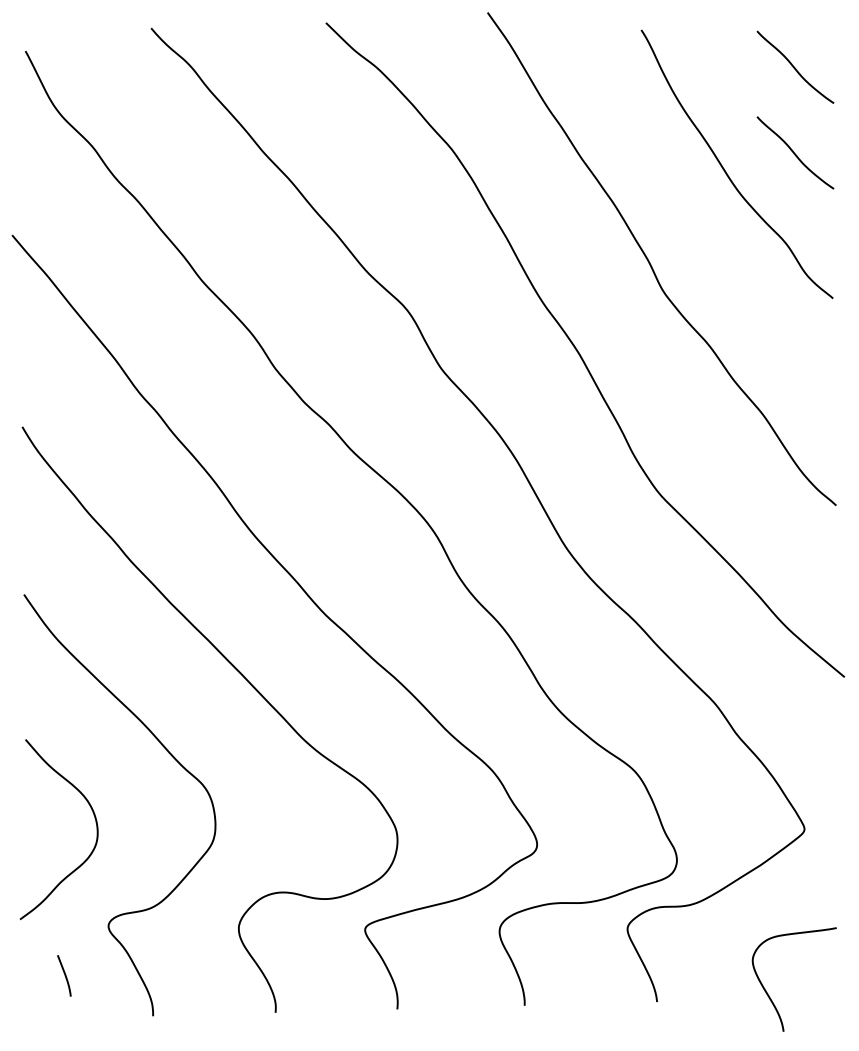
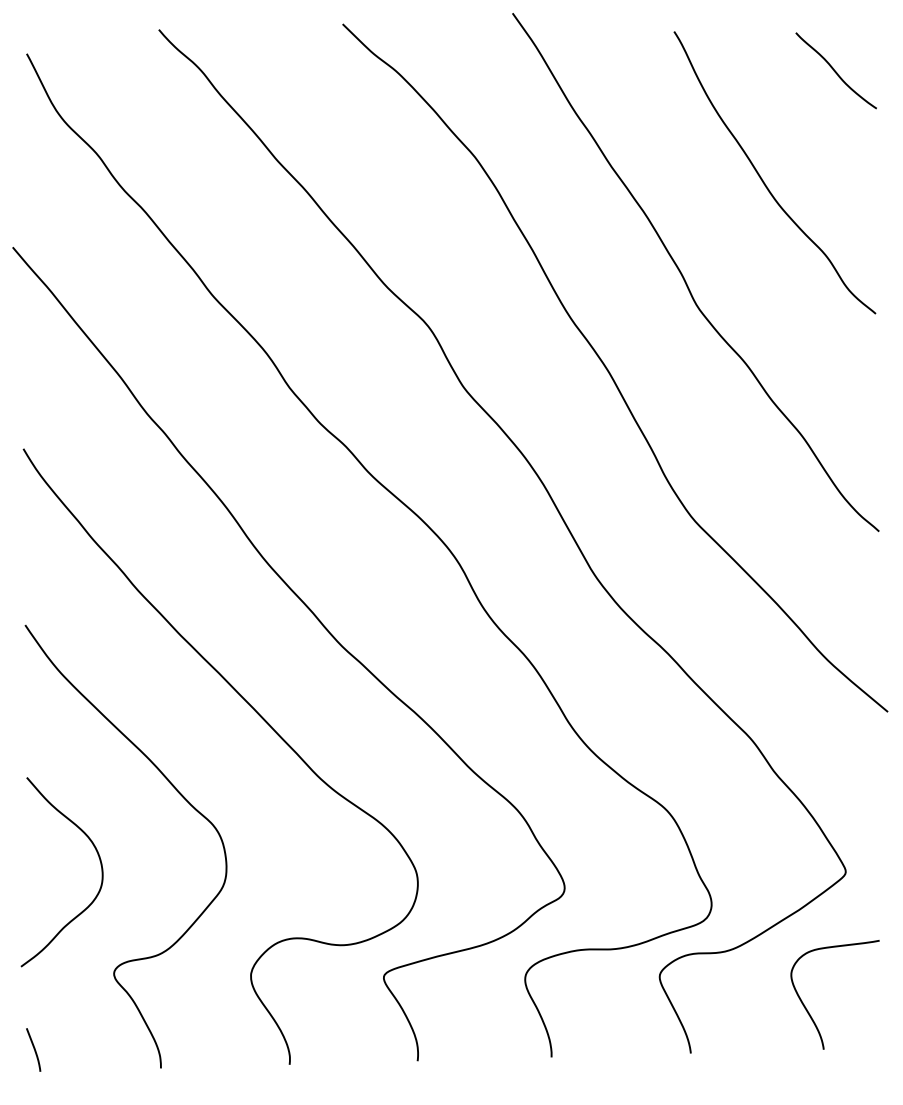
curve: (794, 152) -> (835, 160), removed
curve: (64, 975) -> (33, 1049), moved
curve: (770, 996) -> (809, 1012), moved

